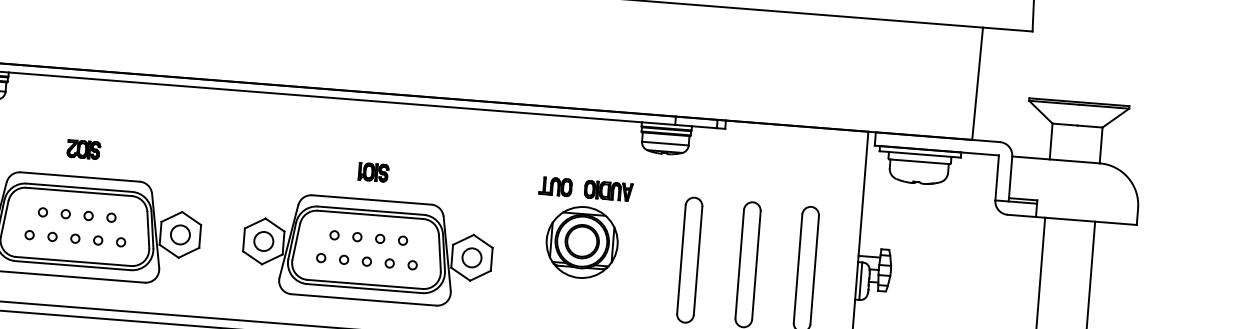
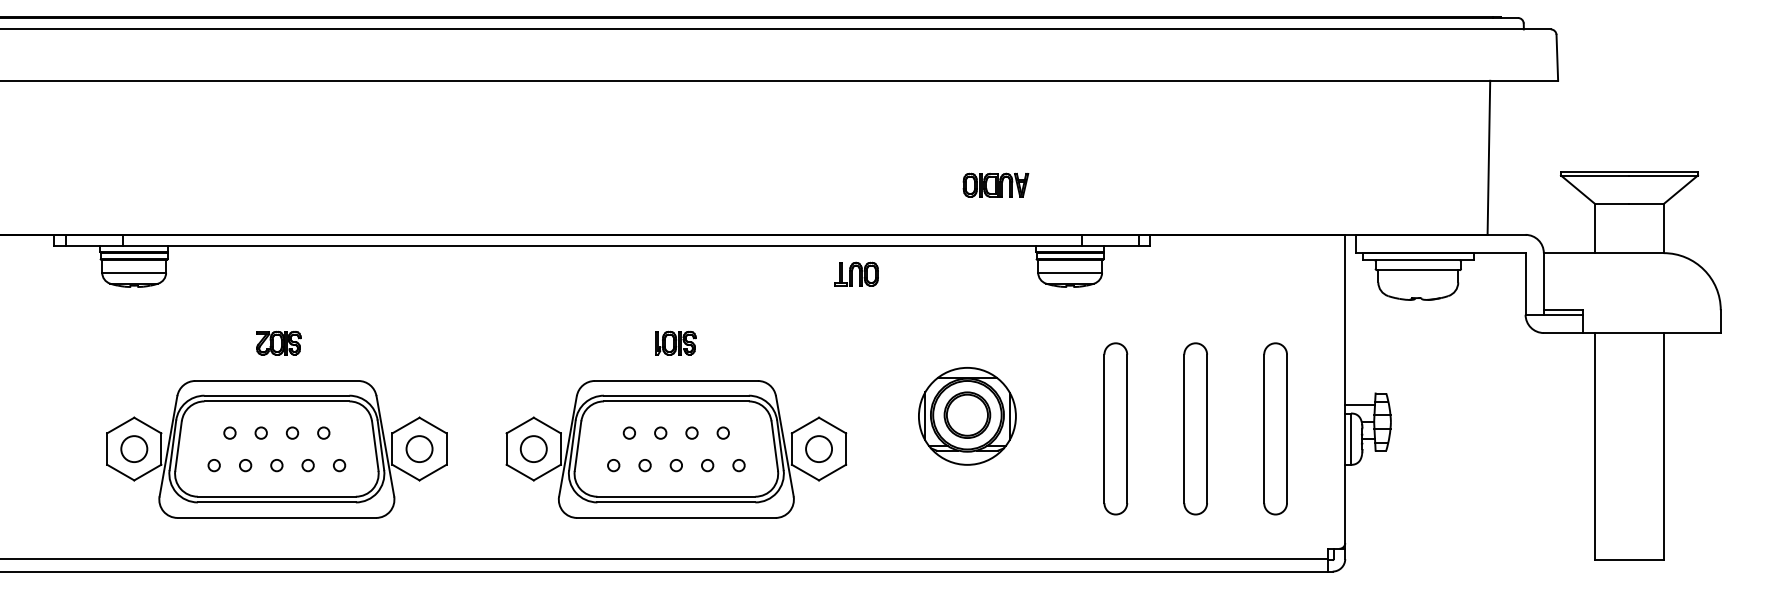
part: (555, 186) -> (856, 273), moved
part: (608, 190) -> (995, 184), moved

